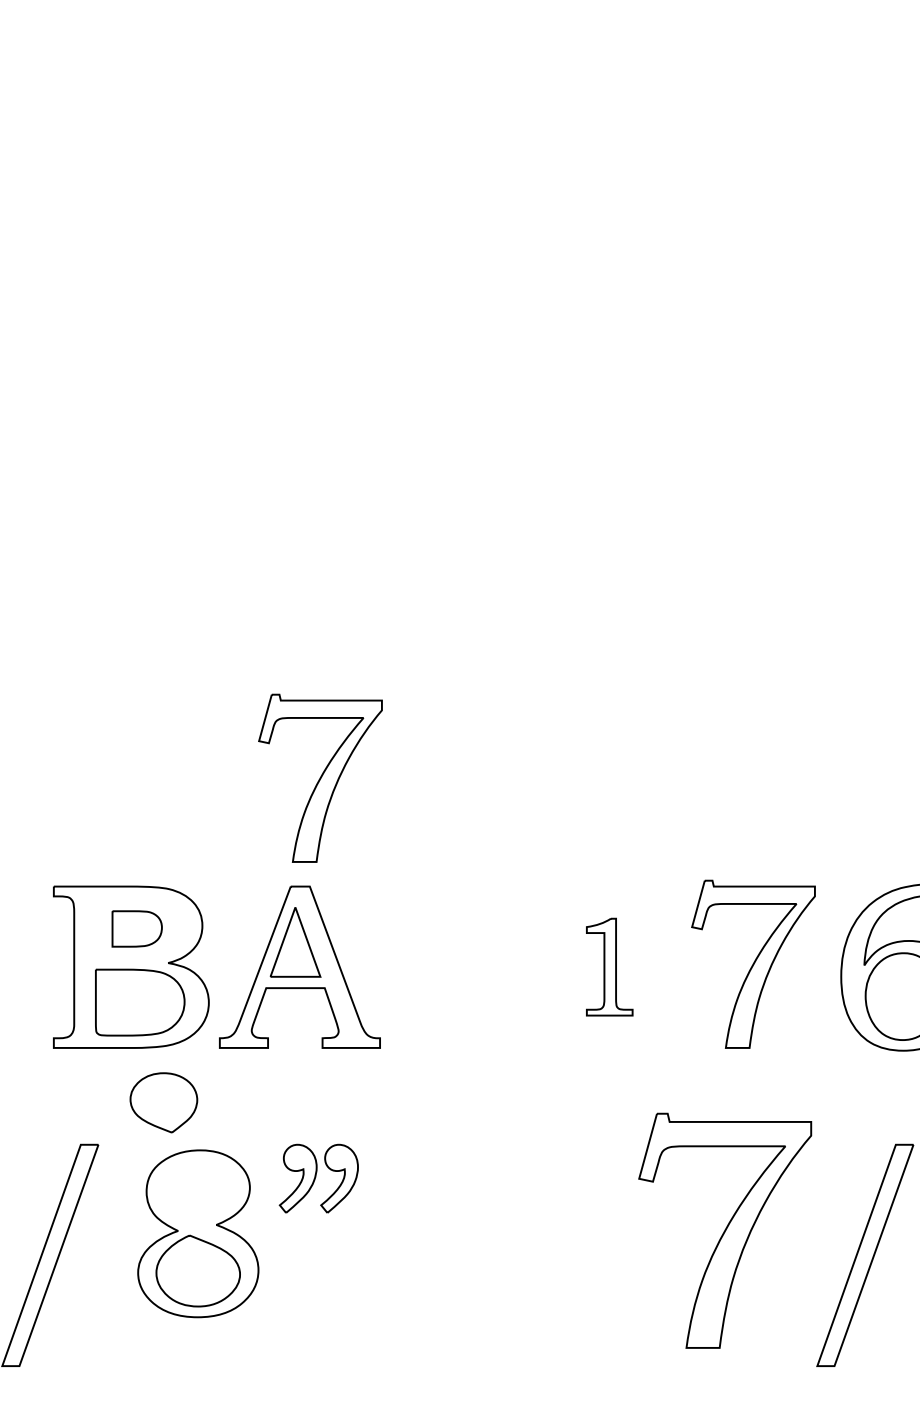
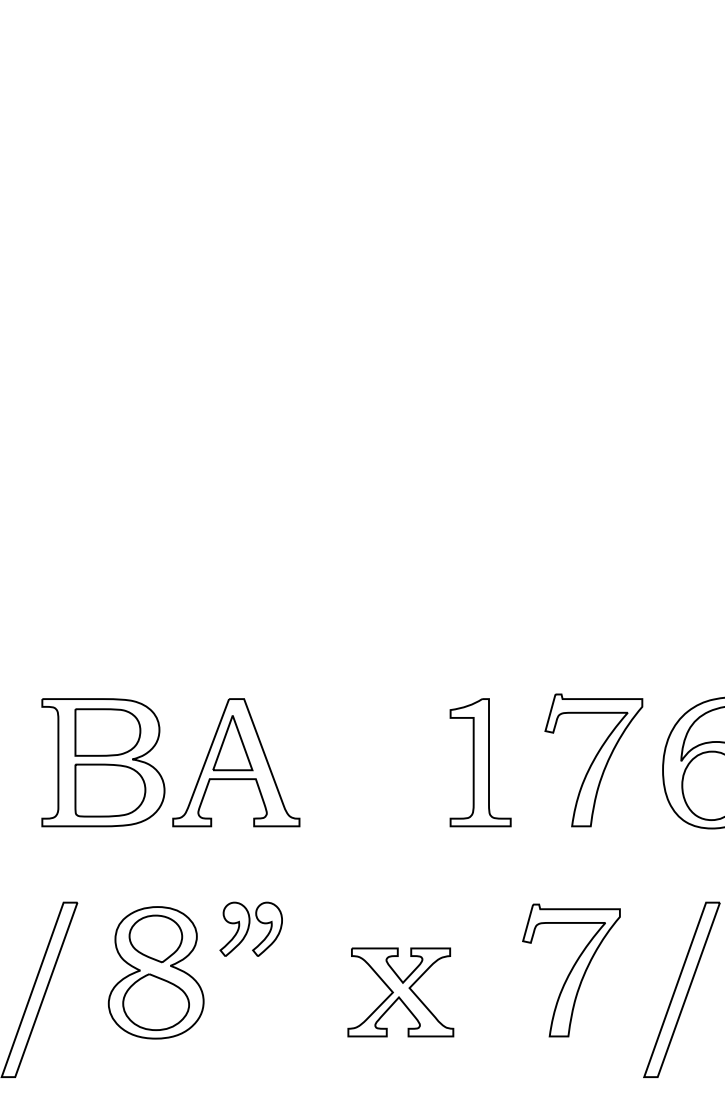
part: (320, 777) -> (252, 613), removed
part: (137, 928) -> (108, 732), size x1.67
part: (609, 966) -> (480, 762), size x1.67
part: (163, 1102) -> (155, 938), moved
part: (724, 1230) -> (571, 970), size x0.71
part: (508, 1258) -> (400, 992), added

